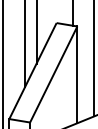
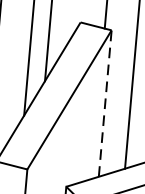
line: (77, 74) -> (105, 103), solid -> dashed

